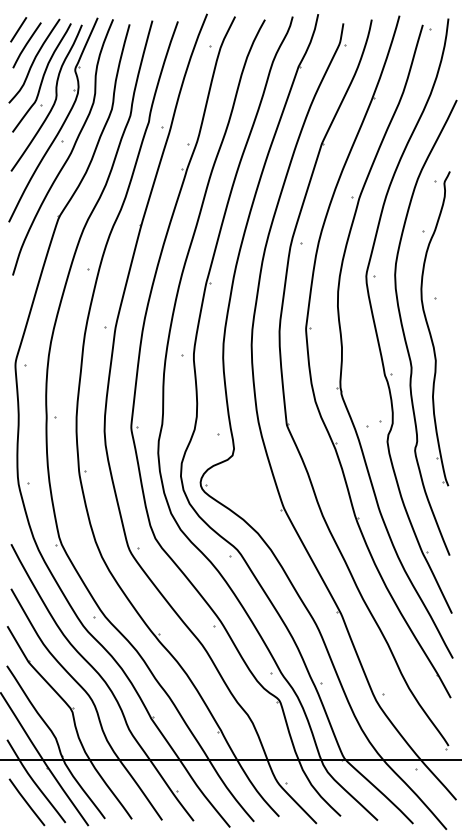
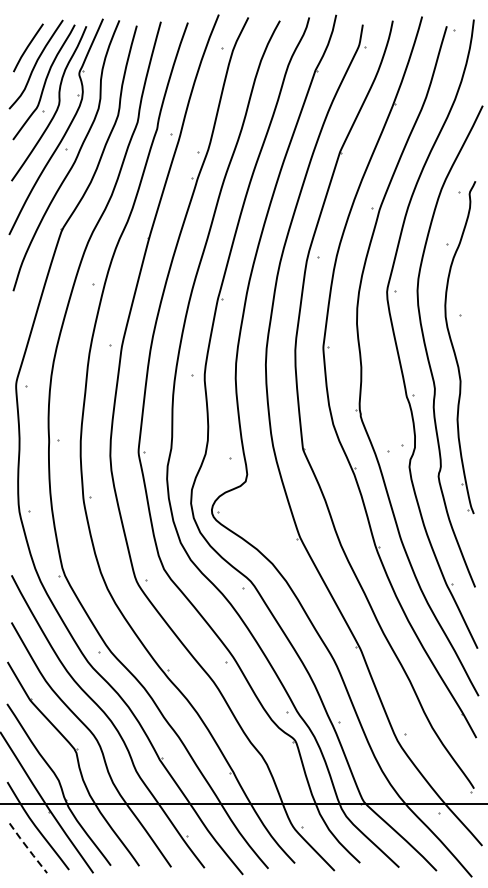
line: (18, 29) -> (19, 31), removed
line: (26, 802) -> (27, 848), solid -> dashed

